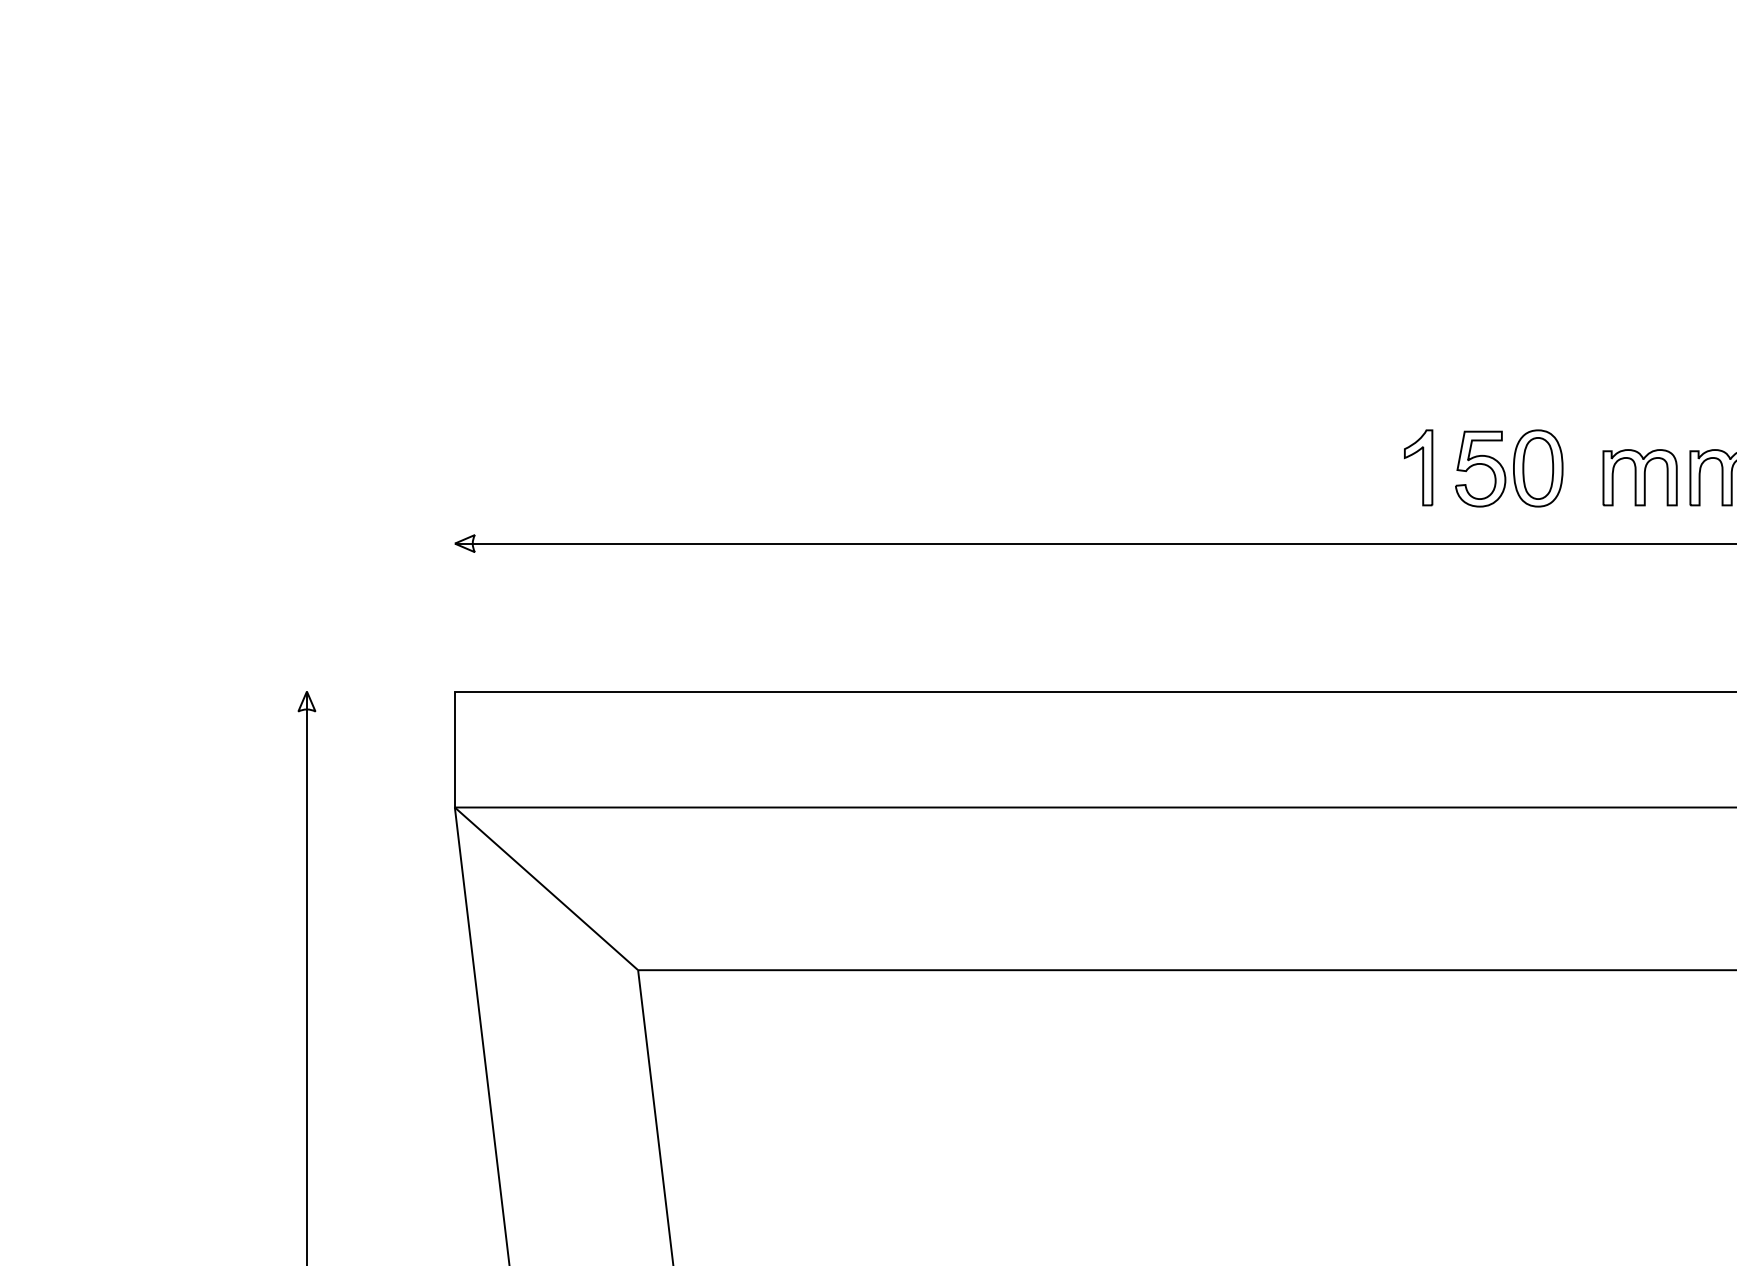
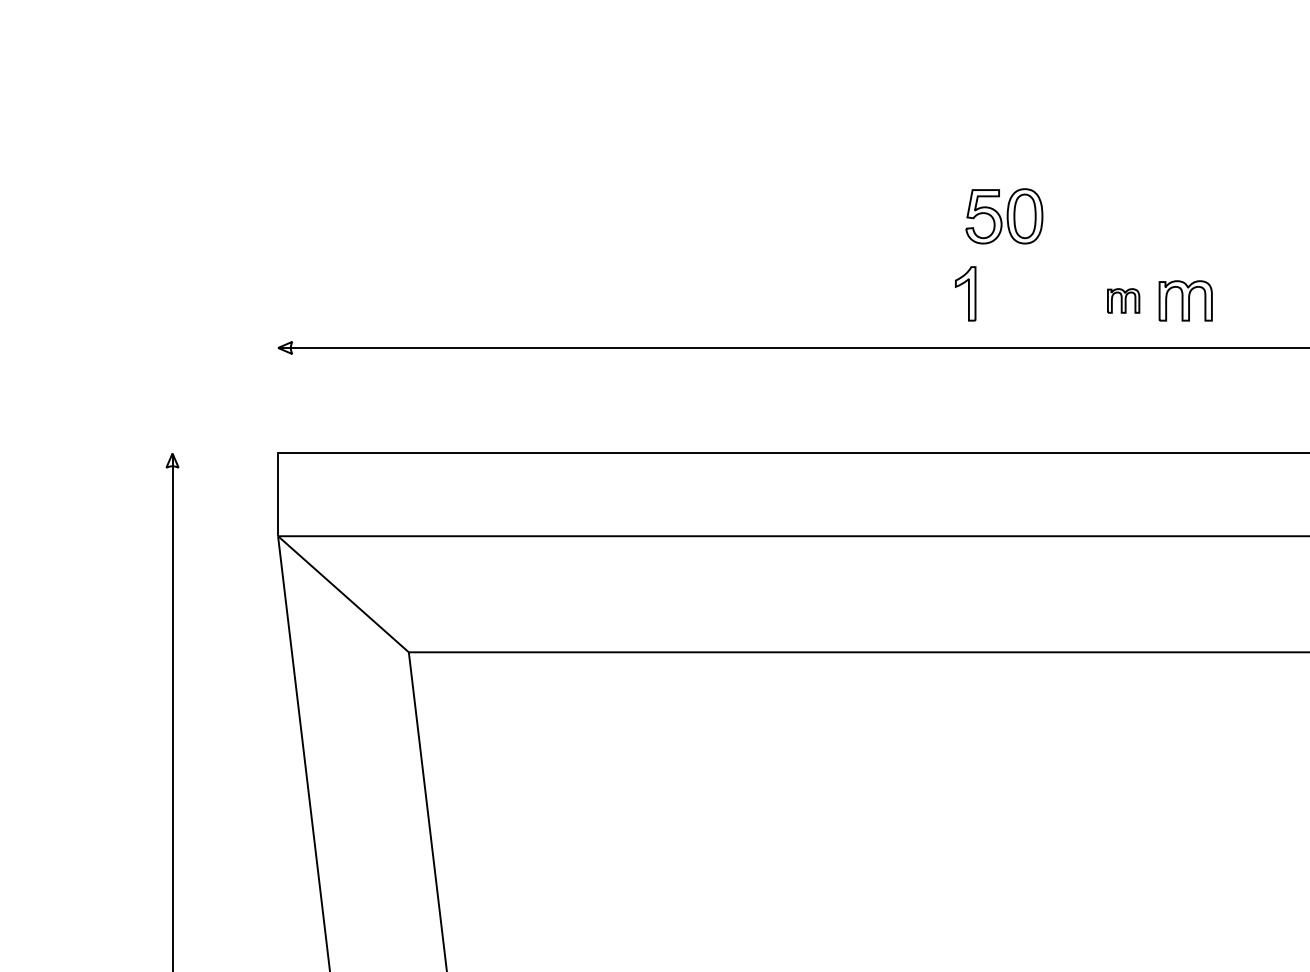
part: (1509, 468) -> (1004, 216), moved
part: (1639, 477) -> (1123, 300), size x0.6

